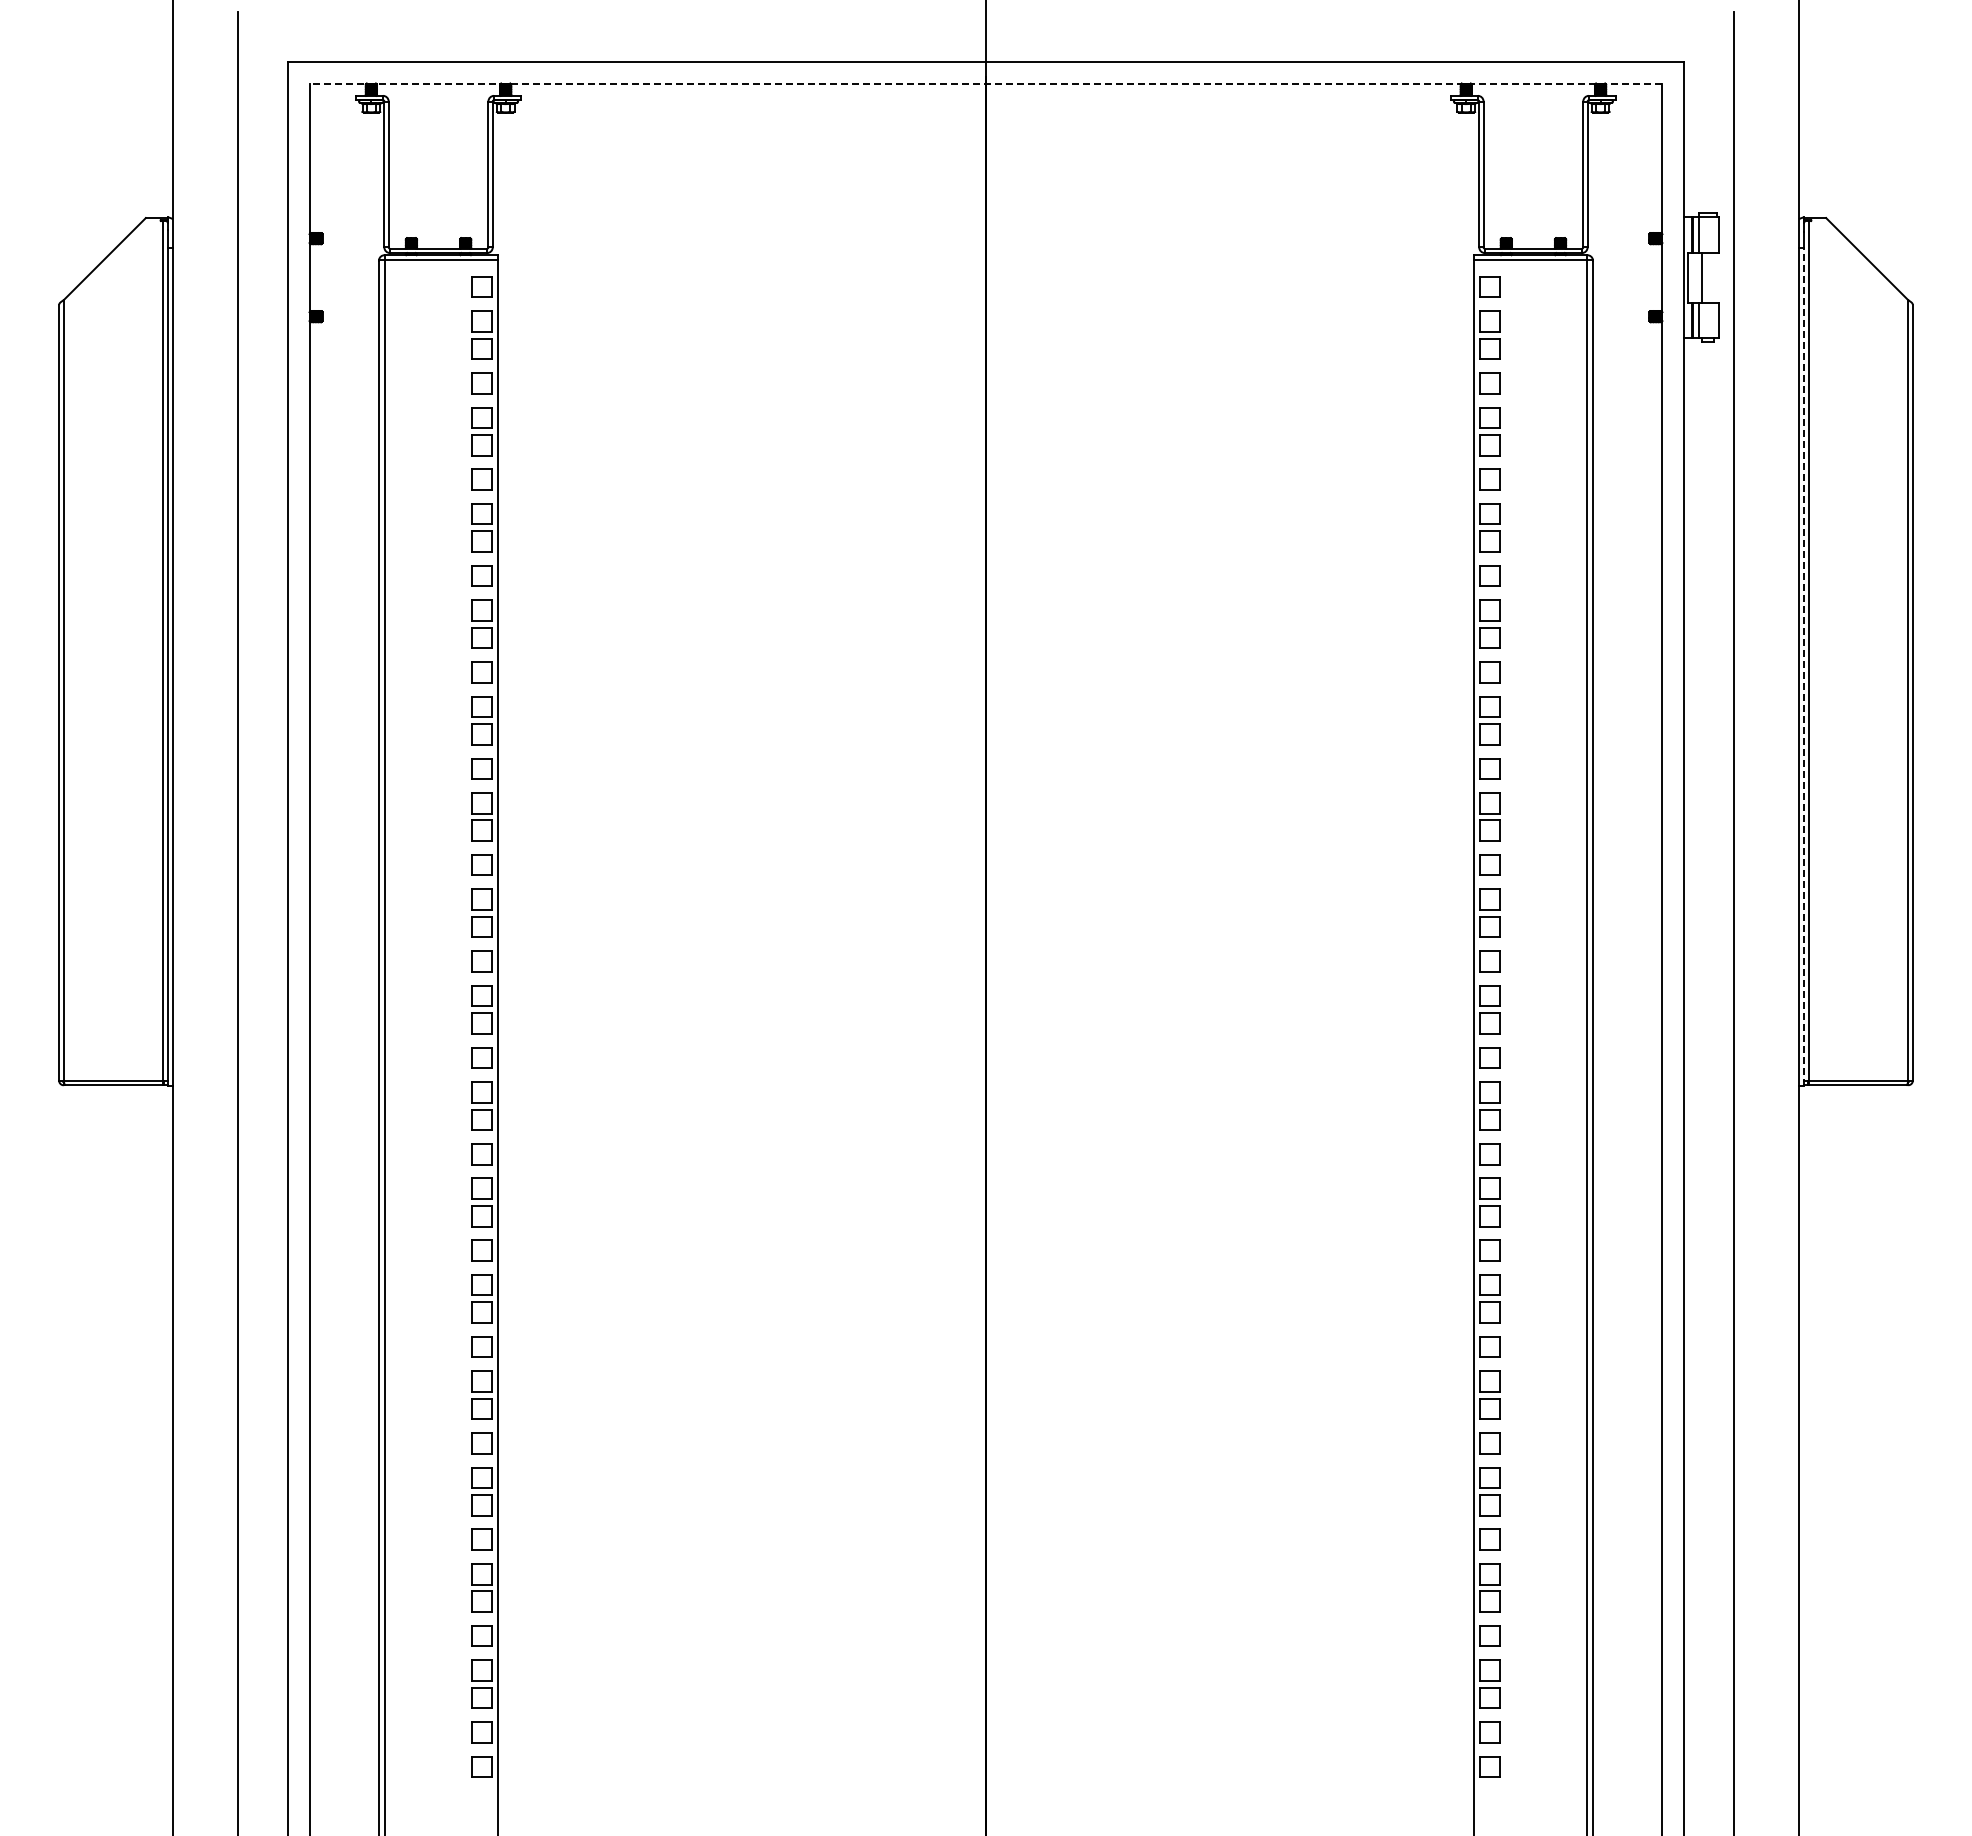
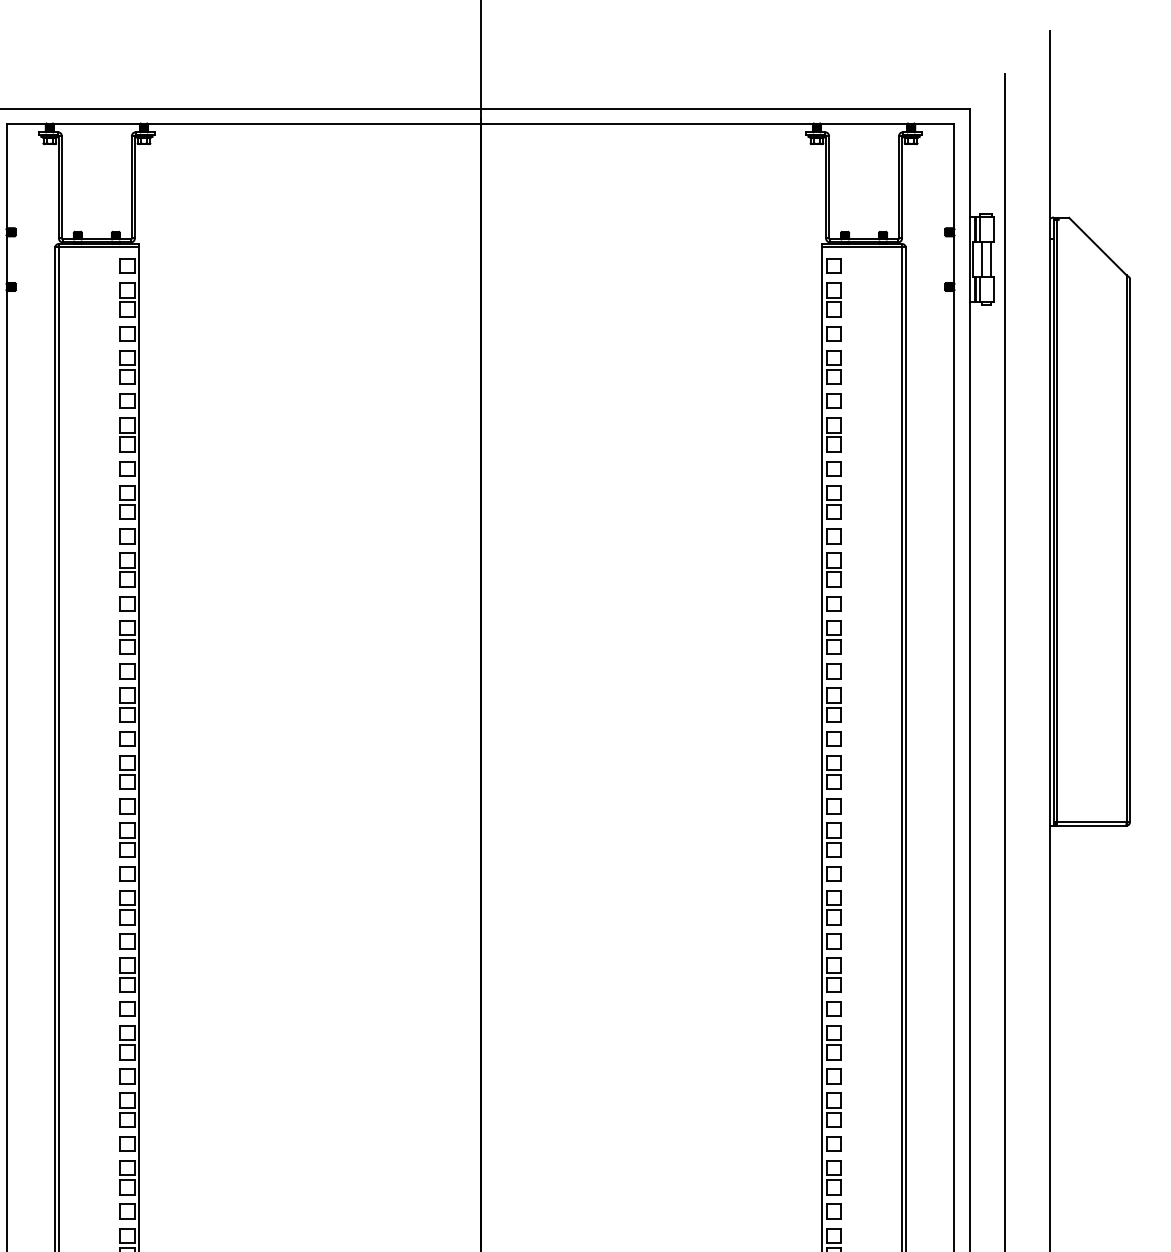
line: (985, 83) -> (480, 123), dashed -> solid
line: (1714, 277) -> (990, 259), added
line: (1804, 666) -> (1054, 532), dashed -> solid

